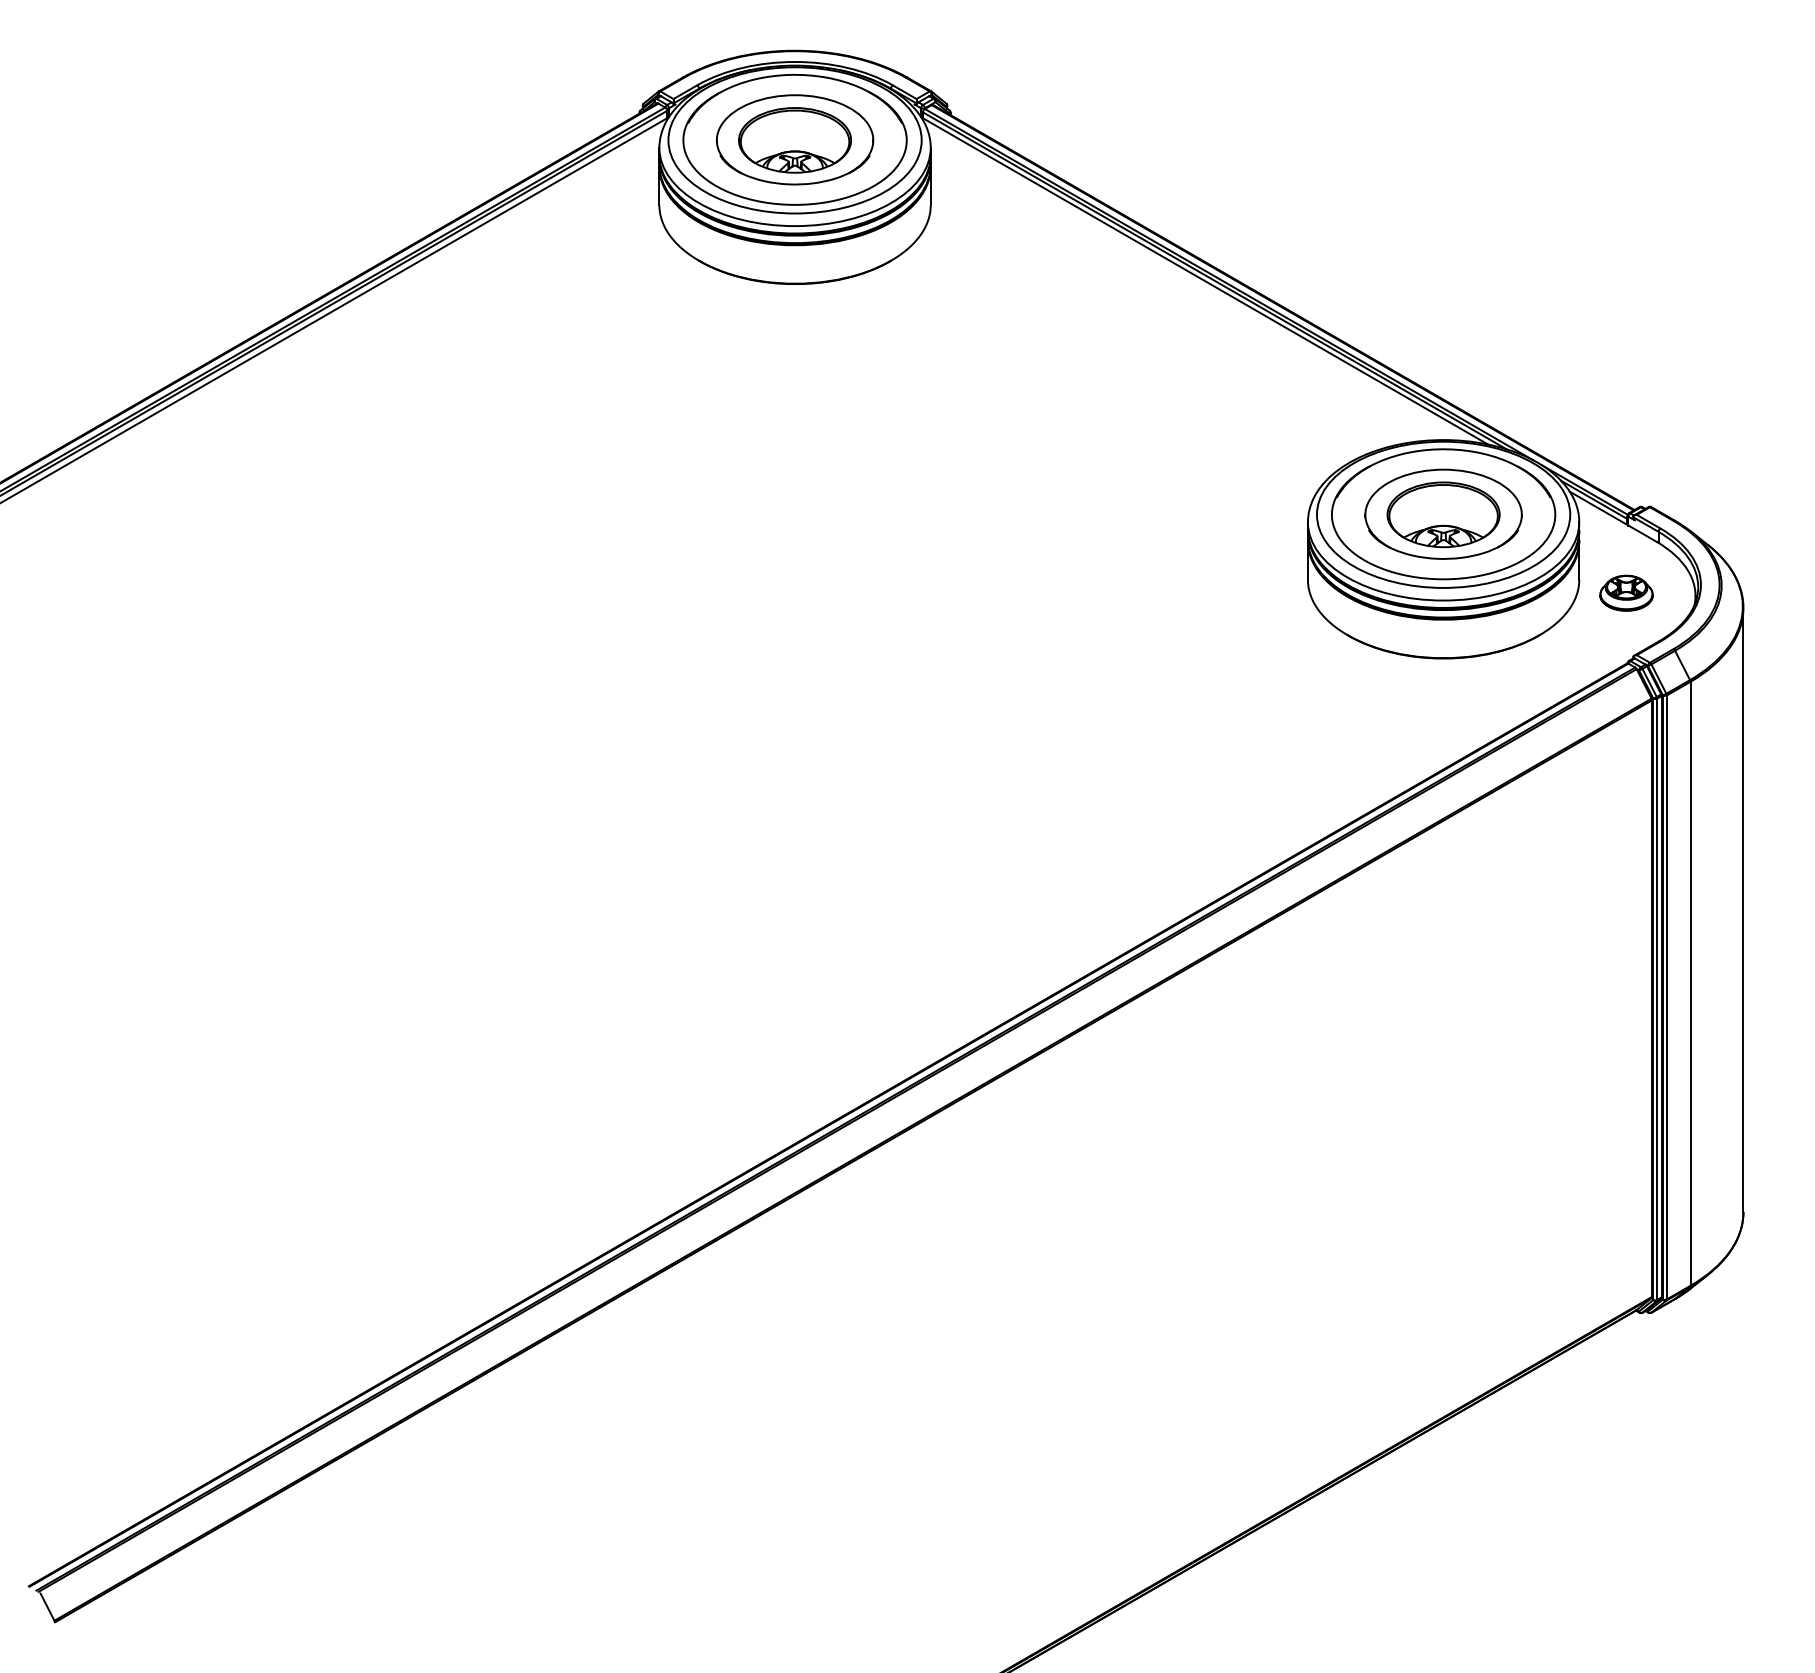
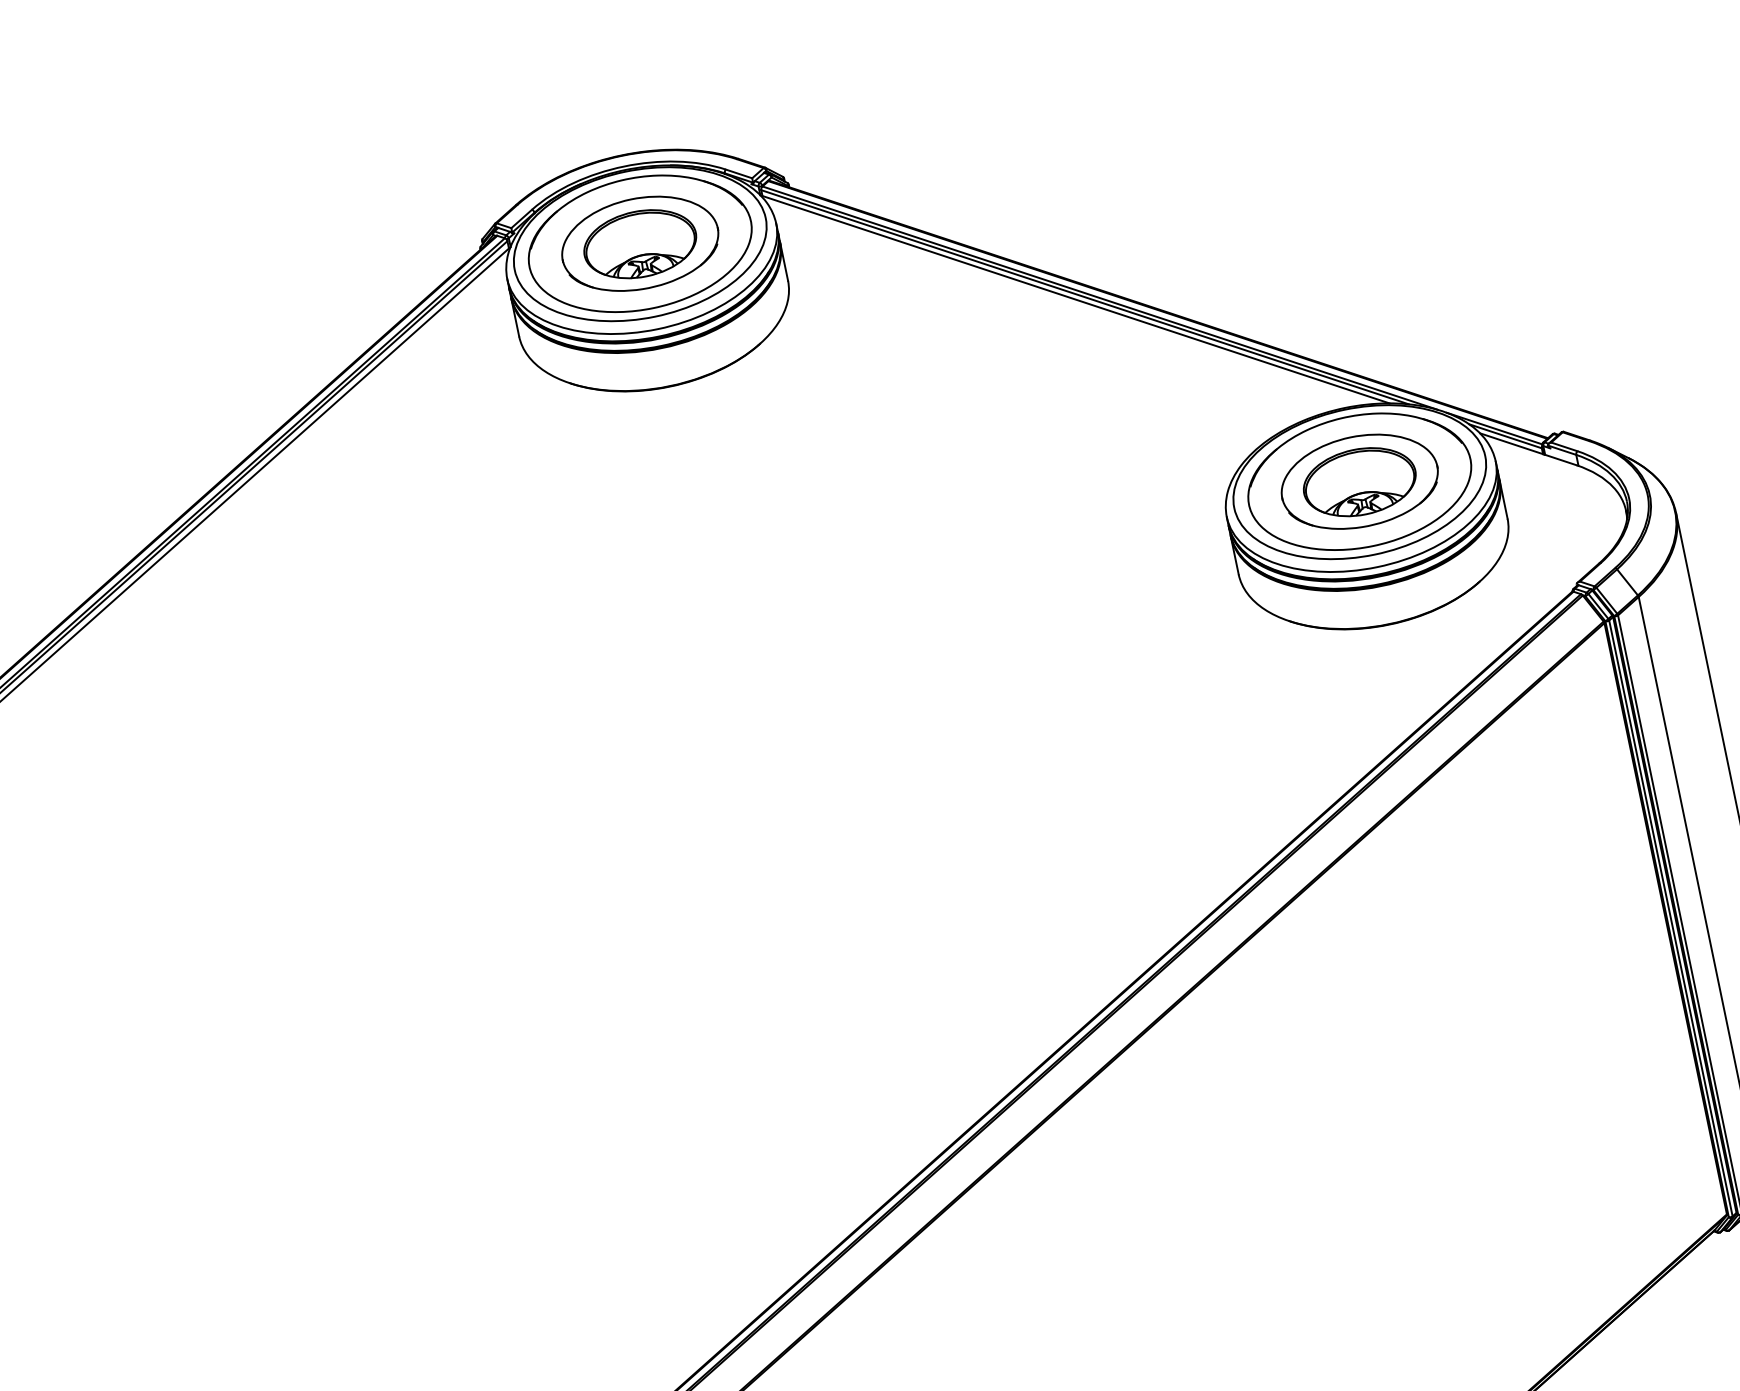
part: (1626, 592) -> (1556, 521), removed

